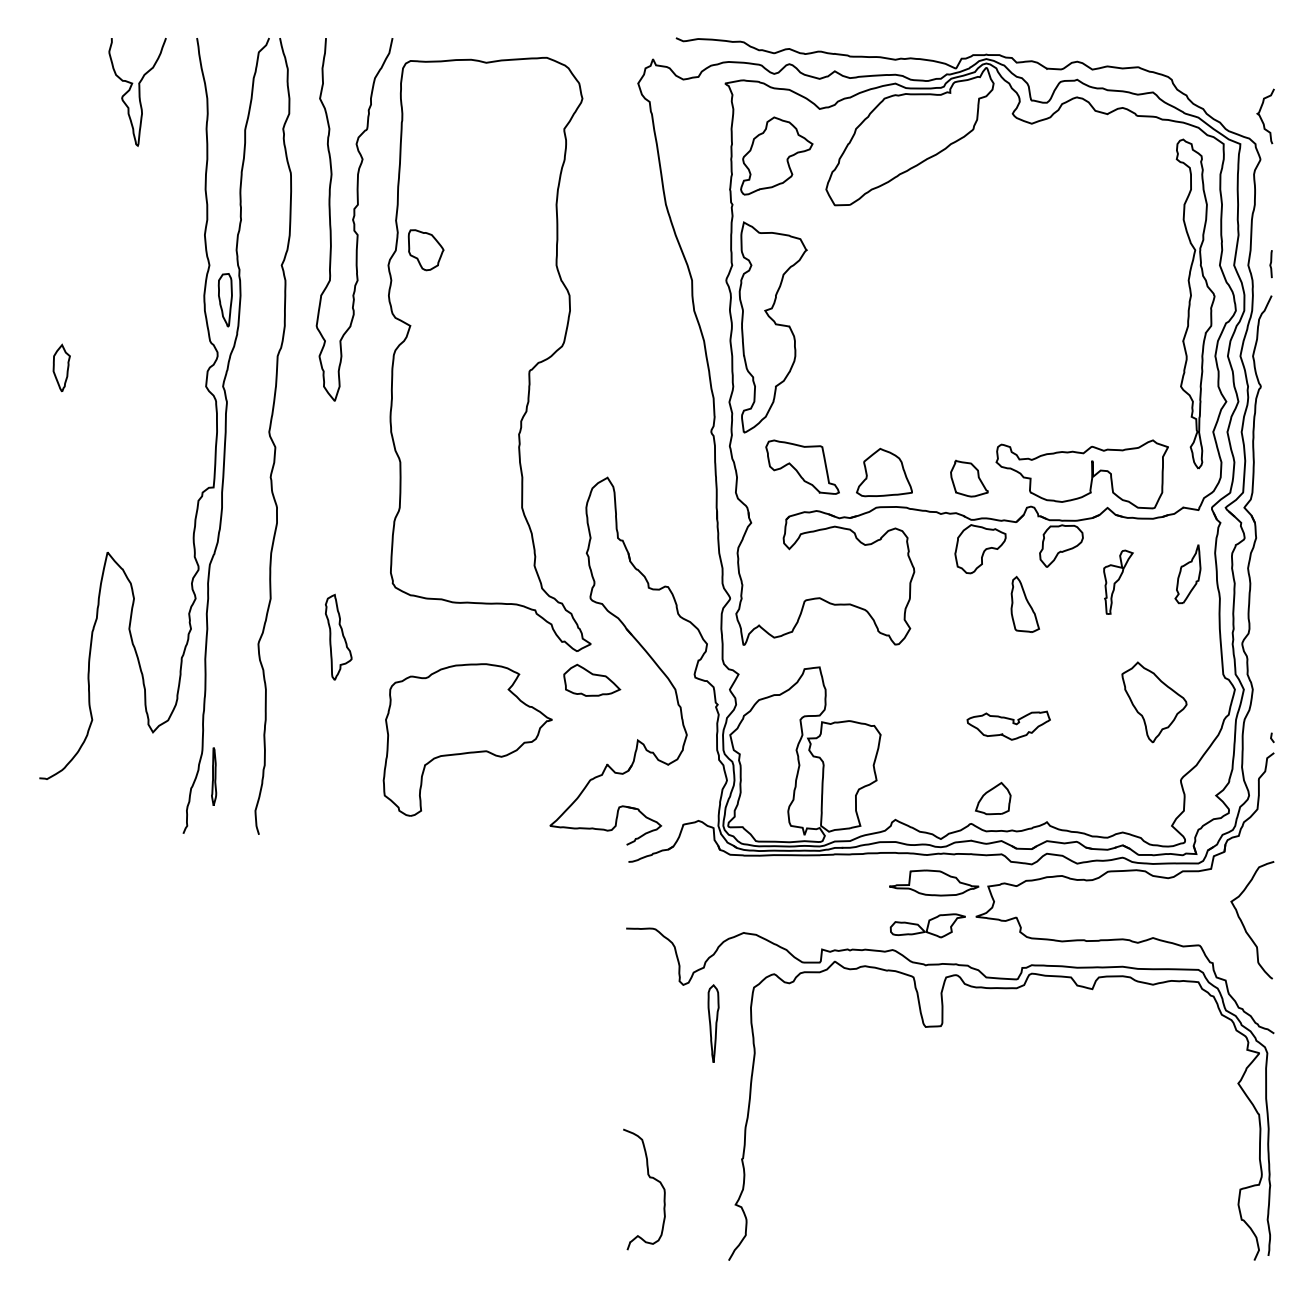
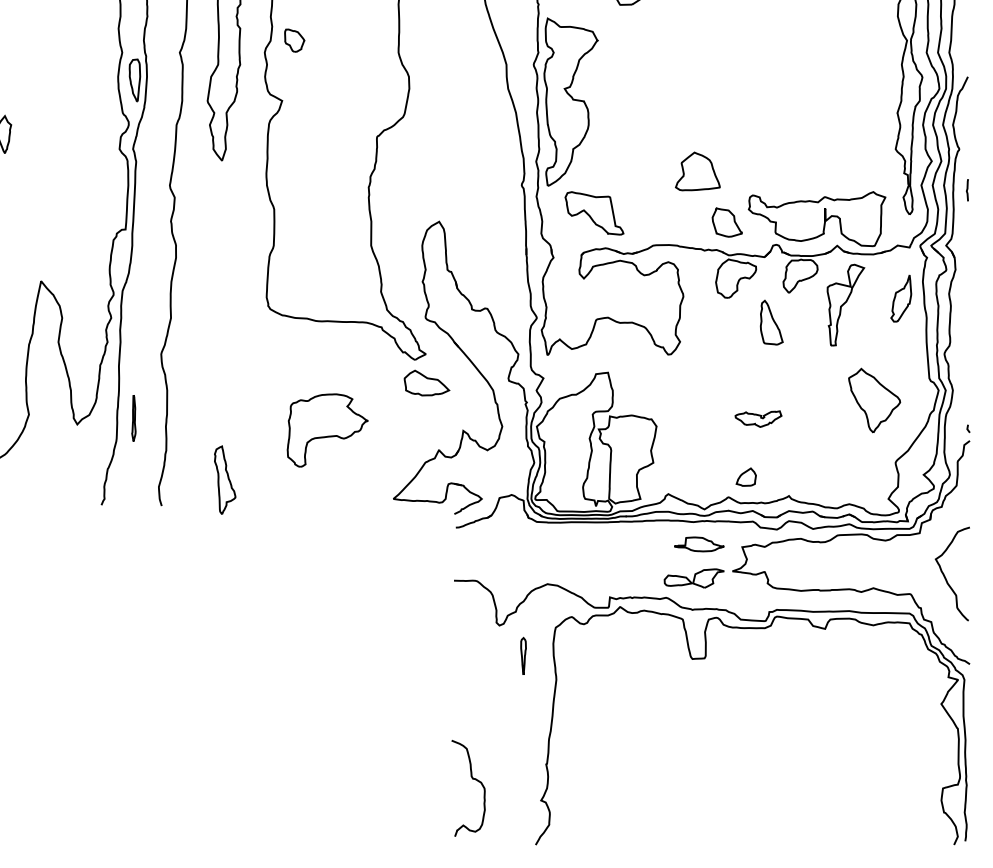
part: (425, 250) -> (294, 40), size x0.7
line: (1270, 264) -> (966, 190), moved
part: (884, 472) -> (697, 171), moved
part: (1118, 581) -> (845, 304), size x1.6
part: (338, 636) -> (225, 479), moved
part: (1008, 725) -> (758, 419), size x0.7
part: (467, 739) -> (327, 430), size x0.6
part: (214, 776) -> (134, 418), moved
part: (993, 798) -> (746, 477), size x0.7
part: (934, 882) -> (699, 544), size x0.7
part: (713, 1023) -> (523, 656), size x0.6

